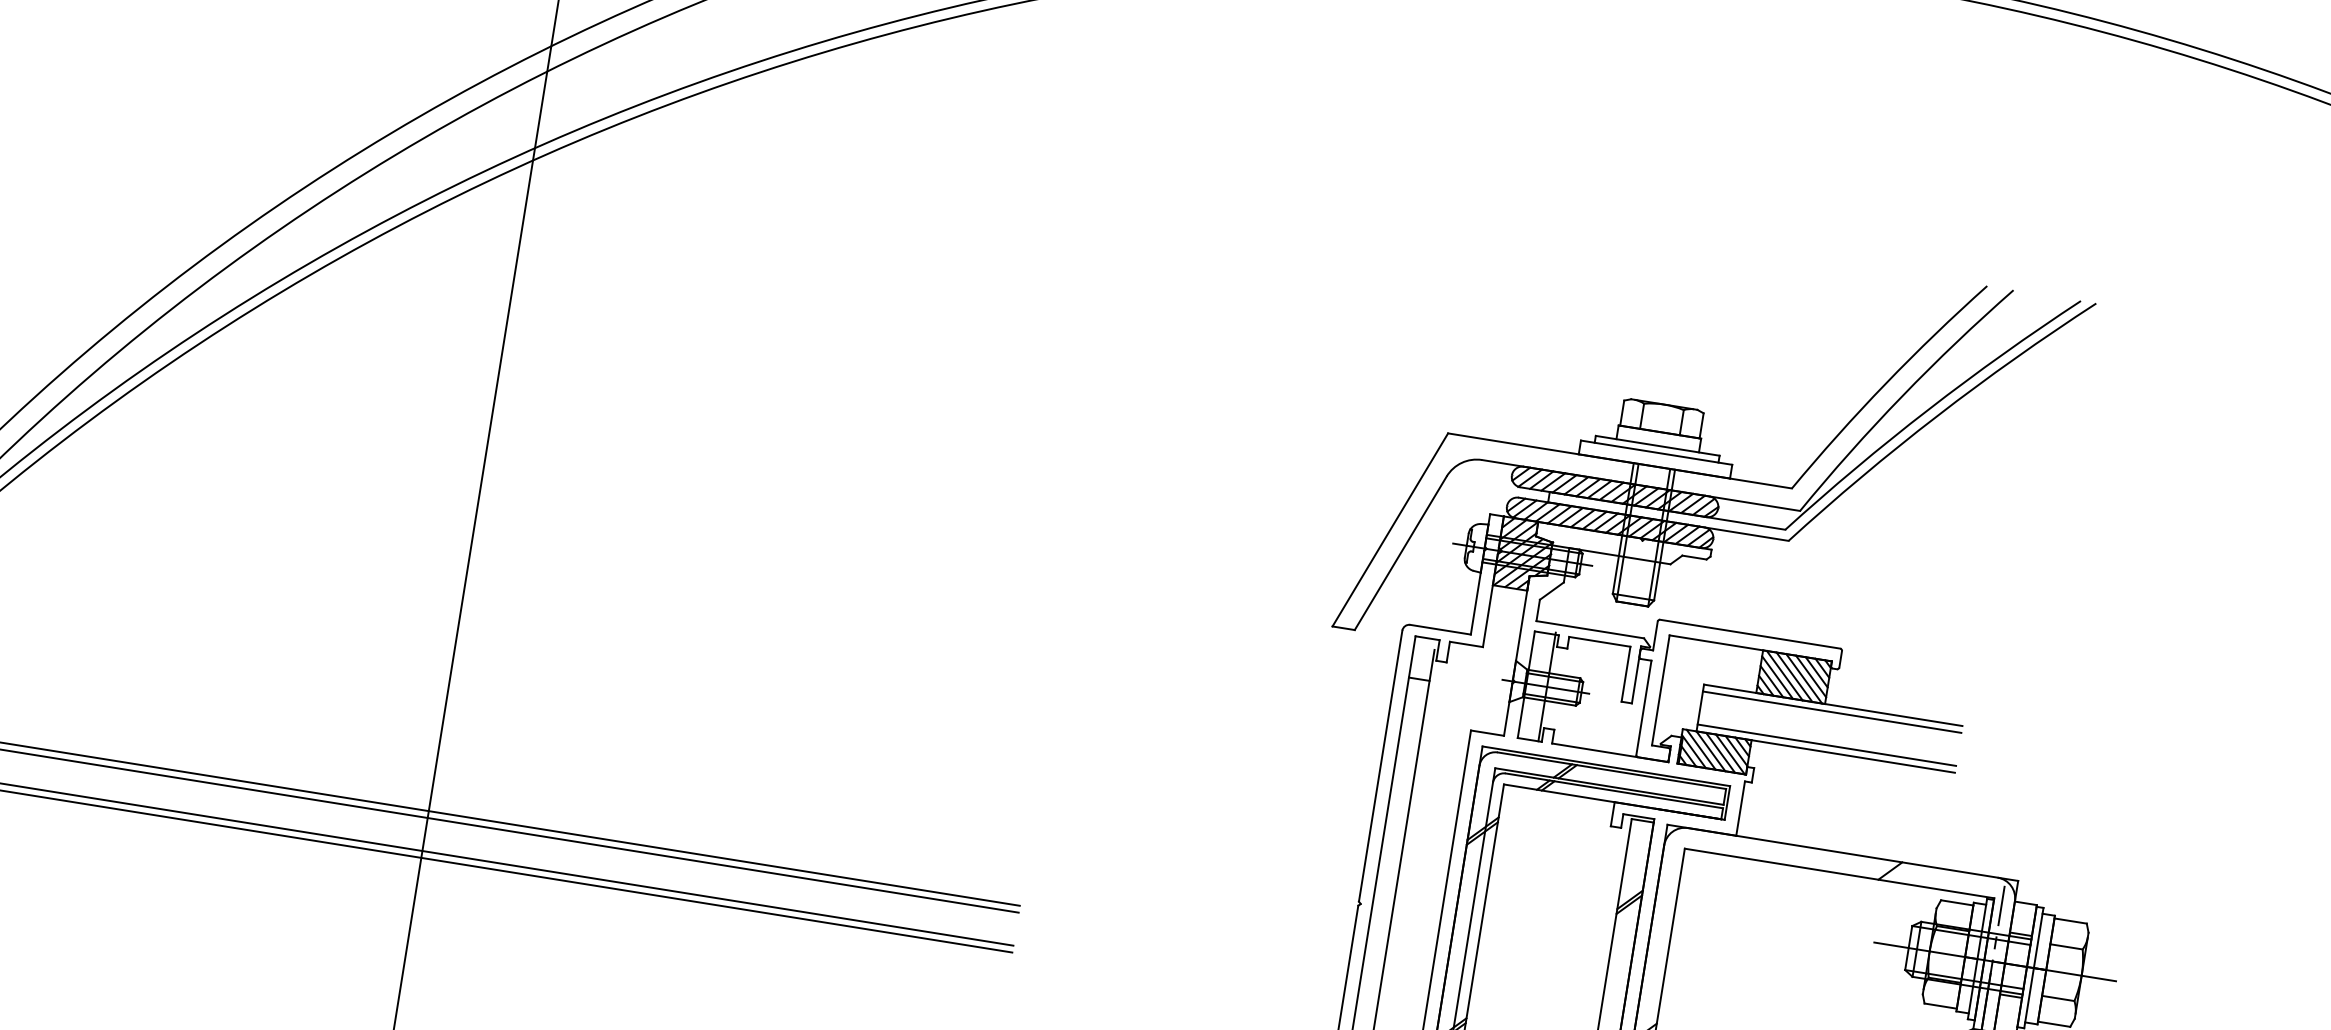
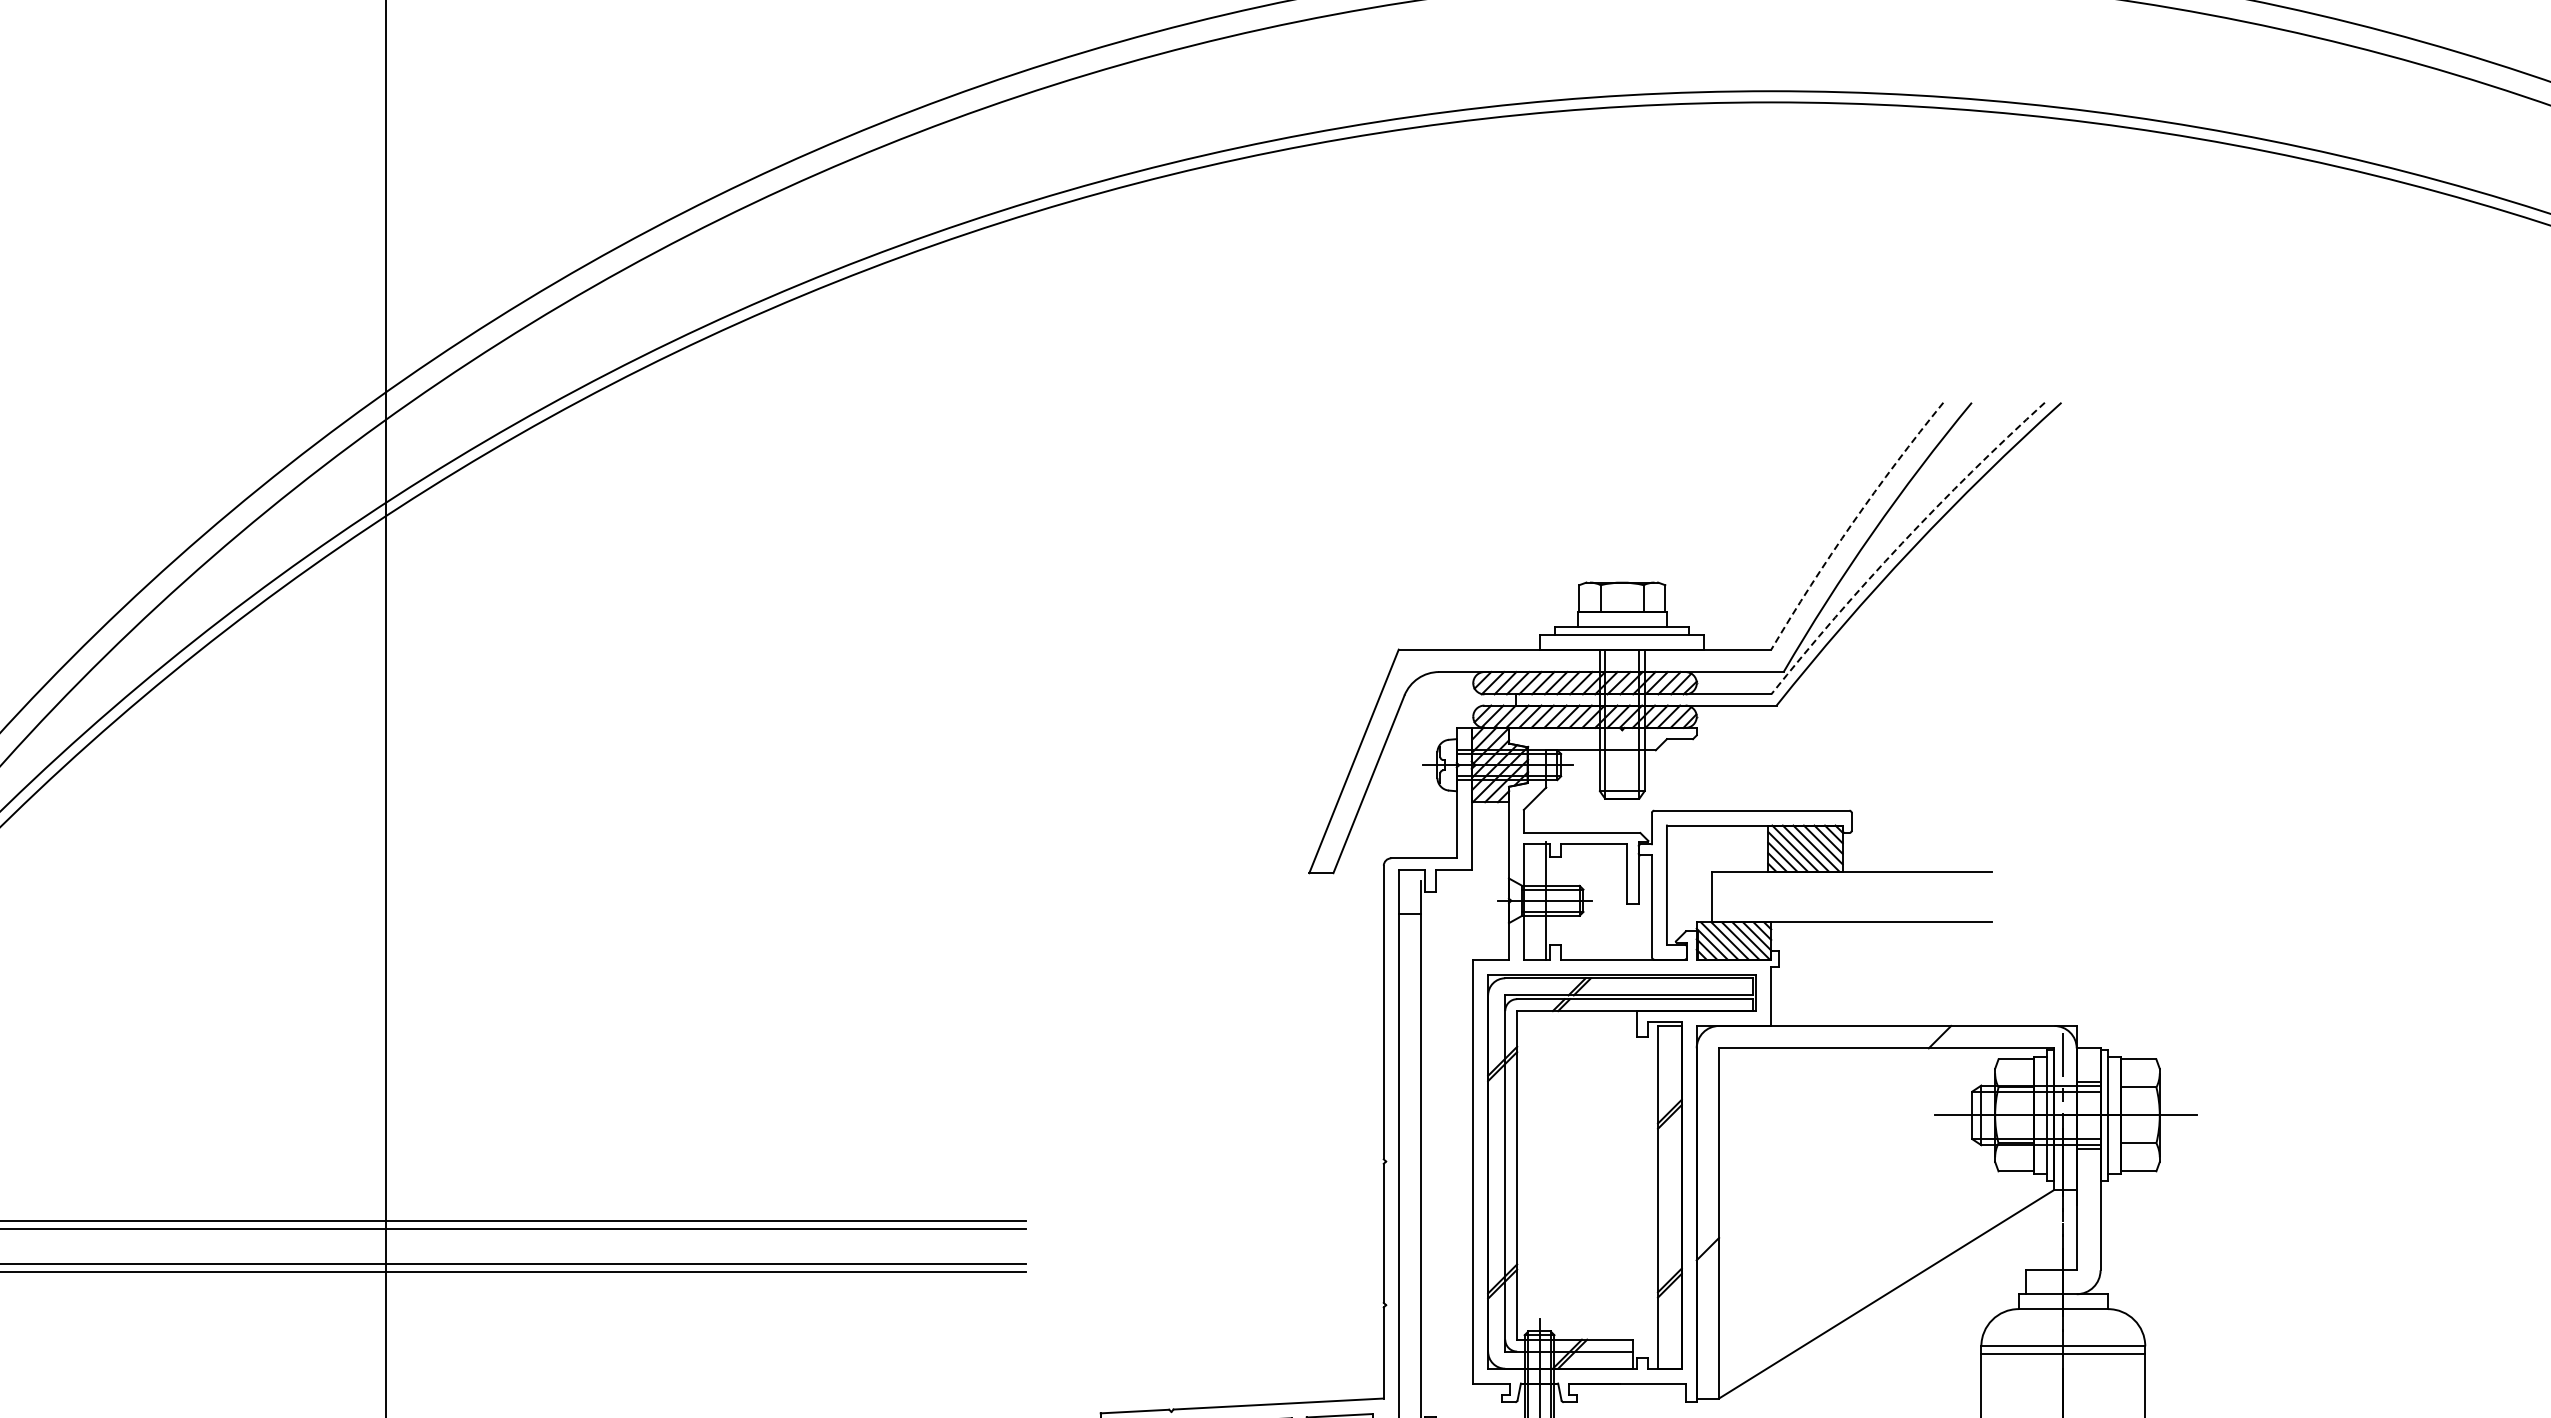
arc: (1885, 384) -> (1852, 523), solid -> dashed
arc: (1928, 409) -> (1902, 543), solid -> dashed
line: (1831, 712) -> (1851, 879), removed
line: (1826, 744) -> (1851, 914), removed

